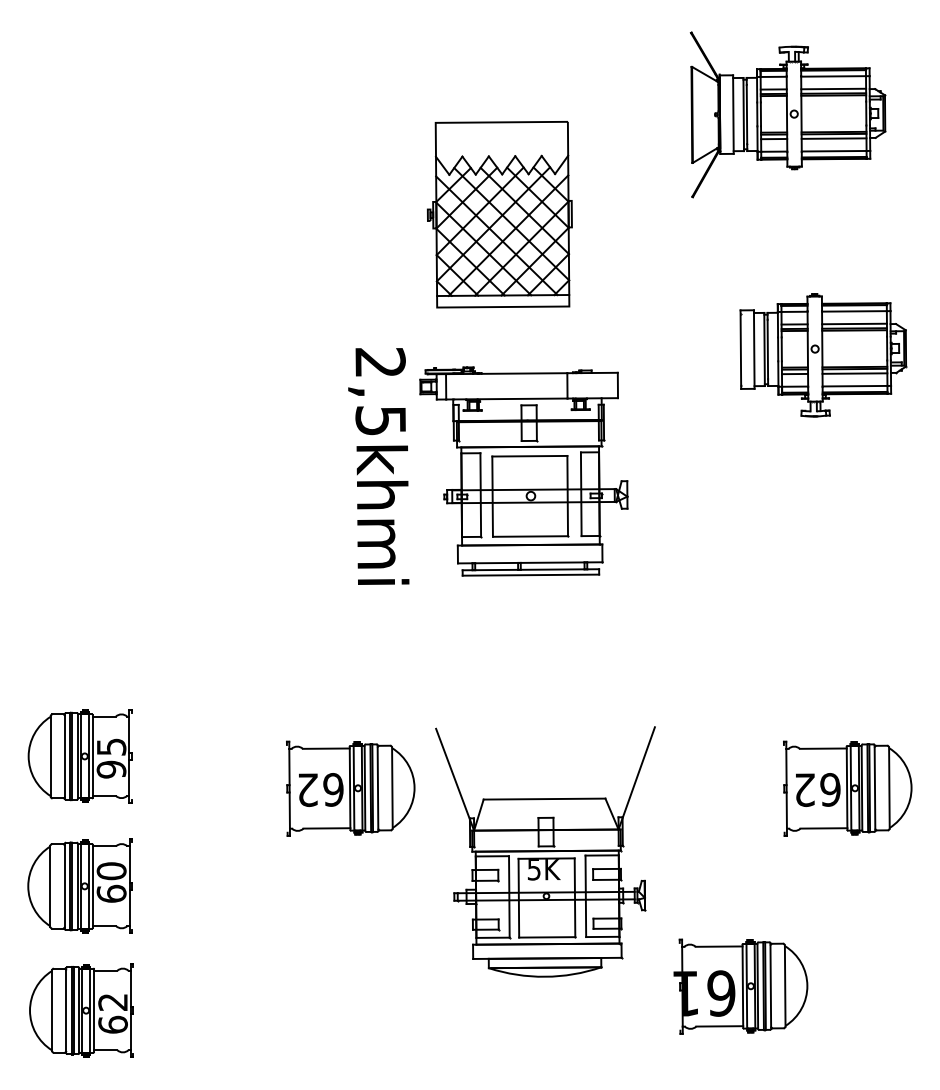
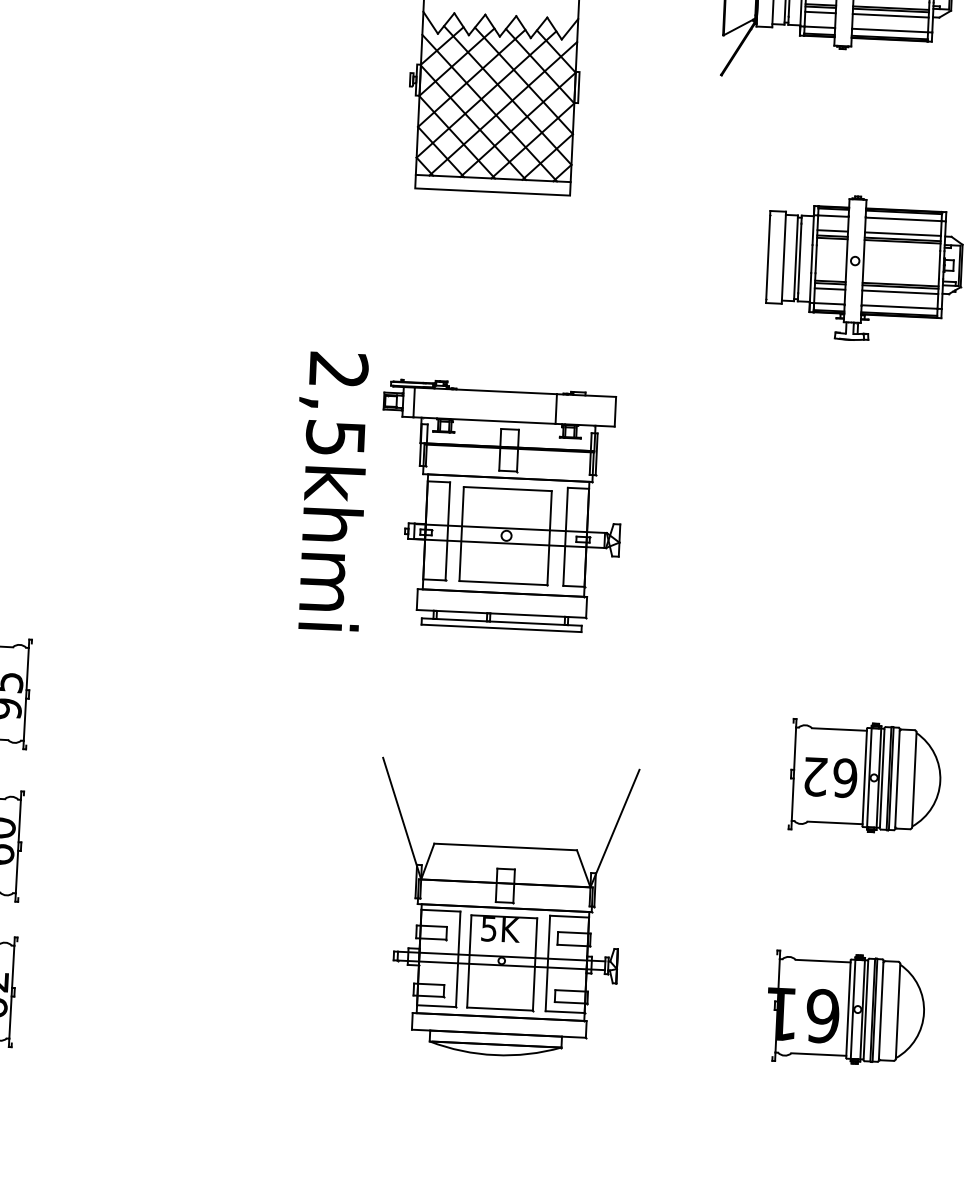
part: (488, 466) -> (458, 498), moved
part: (350, 788) -> (283, 746), removed
part: (545, 851) -> (503, 908), moved
part: (740, 986) -> (845, 1009), moved

